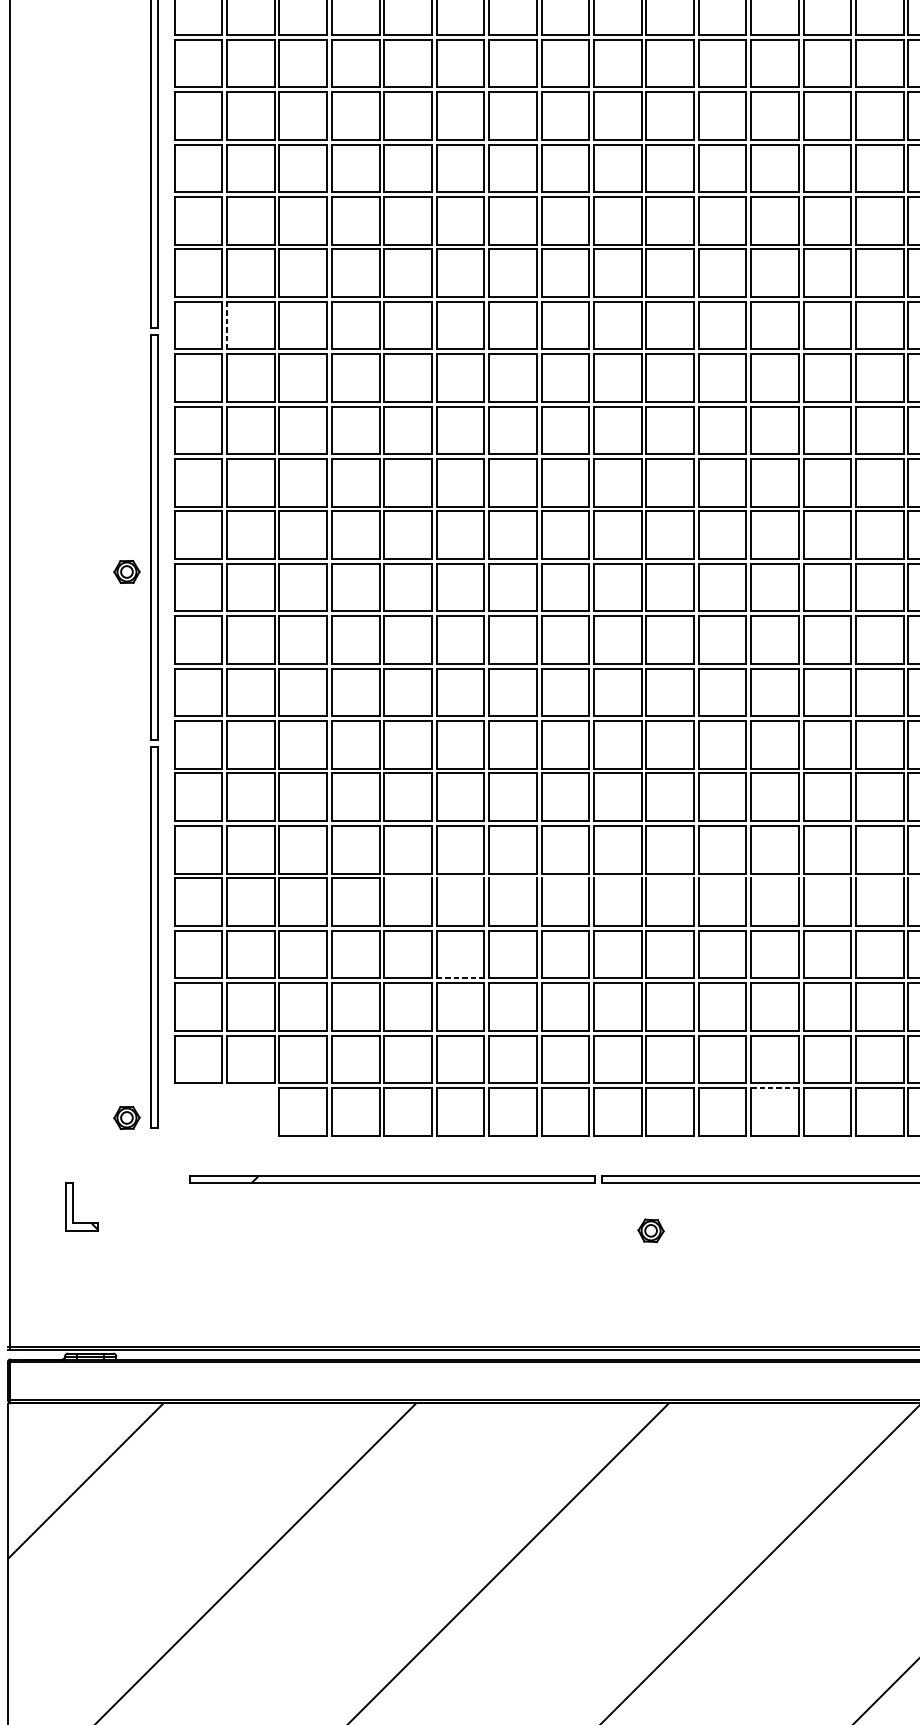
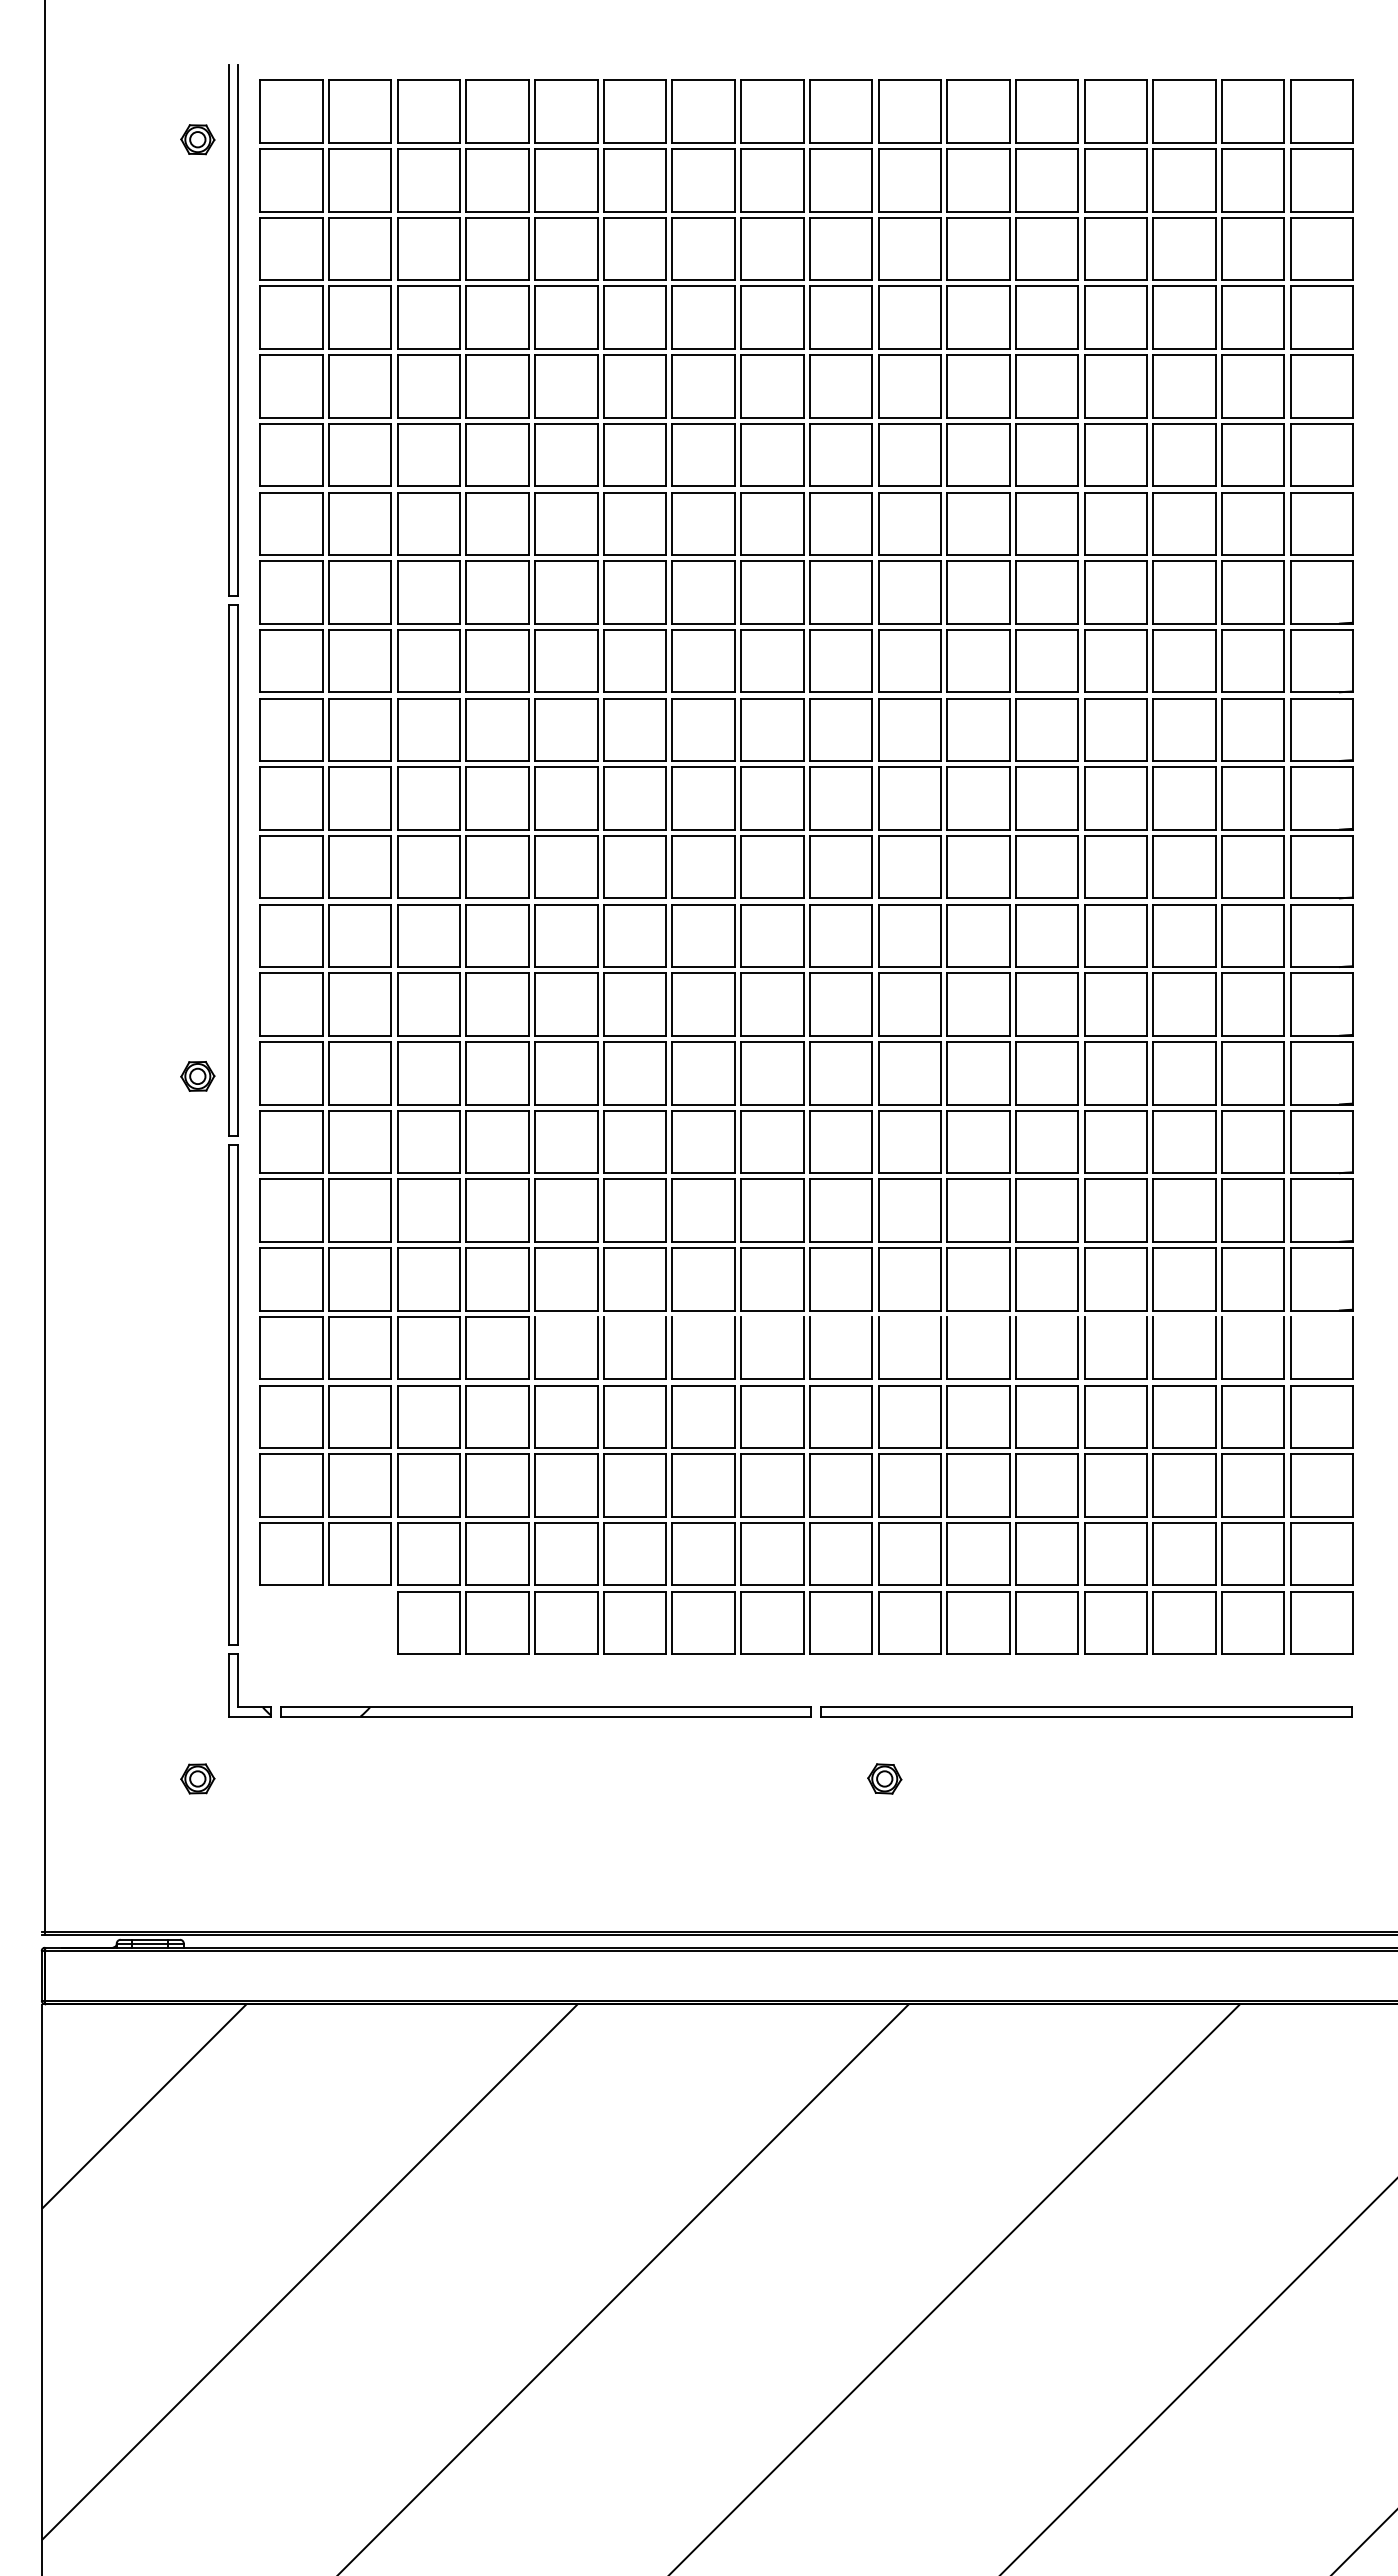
line: (226, 324) -> (328, 591), dashed -> solid
part: (126, 572) -> (197, 1076), moved
line: (460, 978) -> (634, 1448), dashed -> solid
line: (775, 1087) -> (1047, 1591), dashed -> solid
part: (126, 1117) -> (197, 1778), moved
part: (73, 1206) -> (238, 1685), moved

